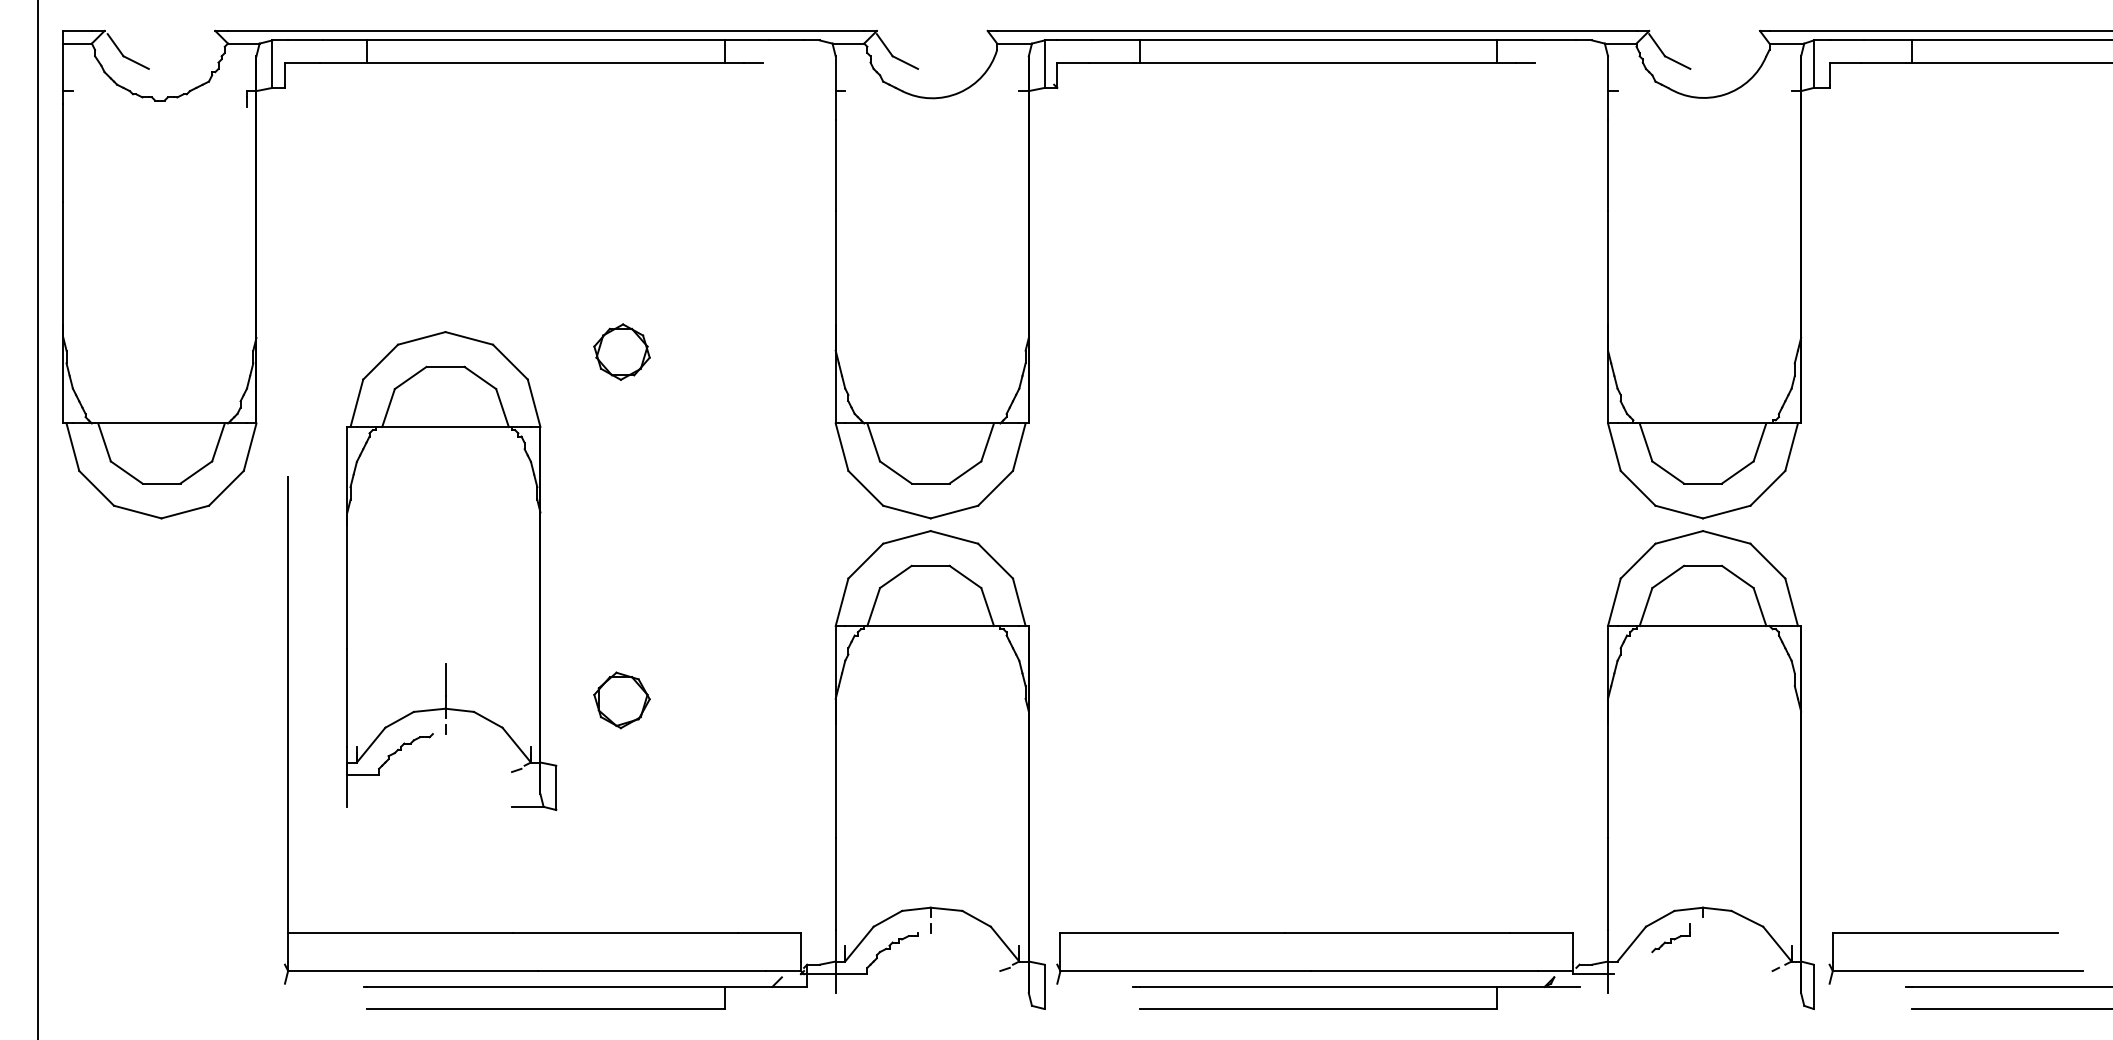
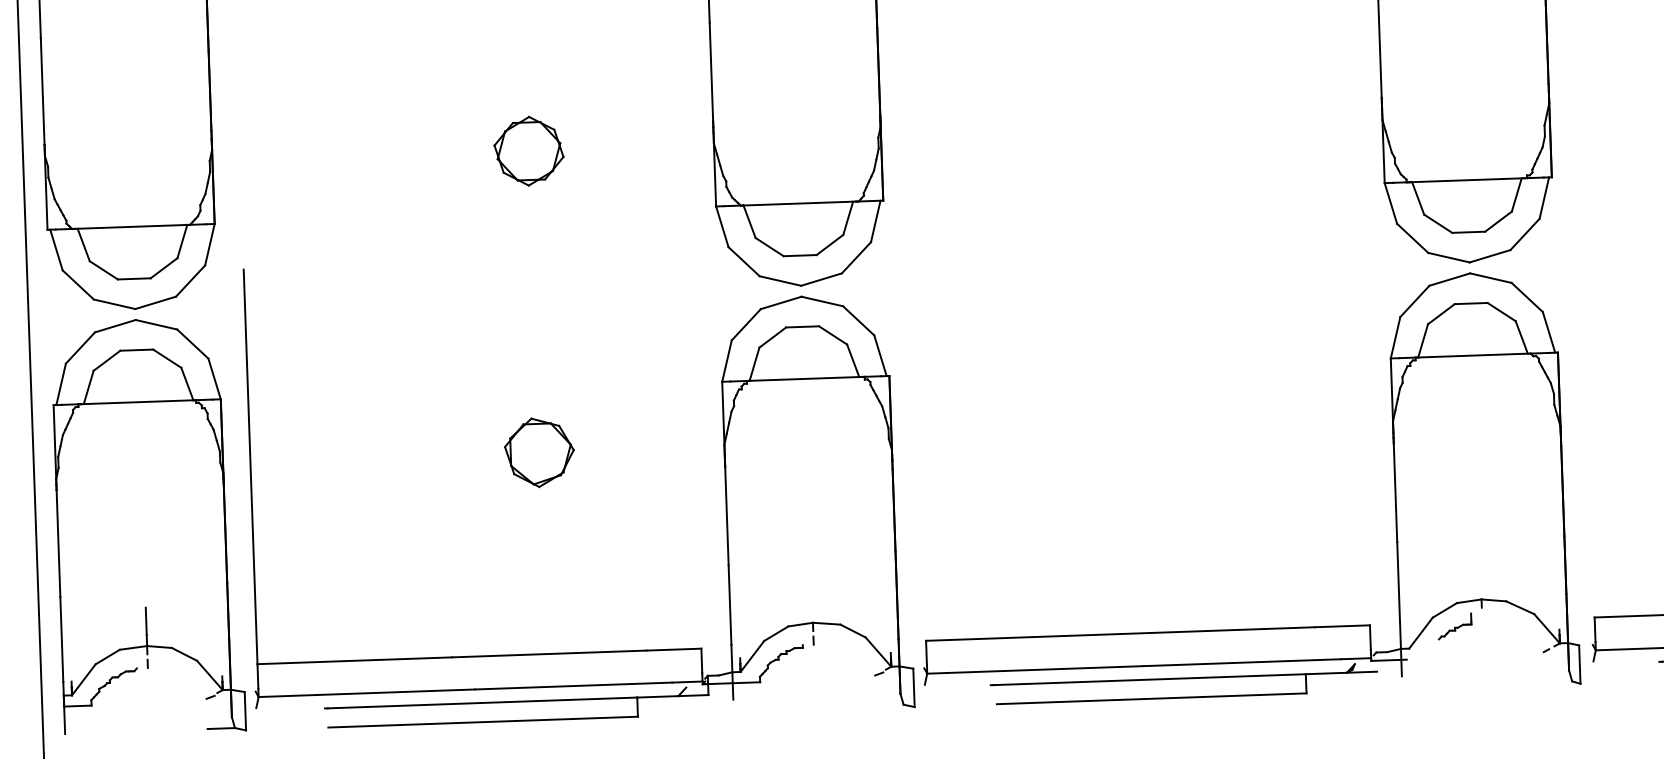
part: (621, 351) -> (528, 150), size x1.43
part: (451, 570) -> (148, 526), moved
part: (621, 700) -> (539, 452), size x1.43

